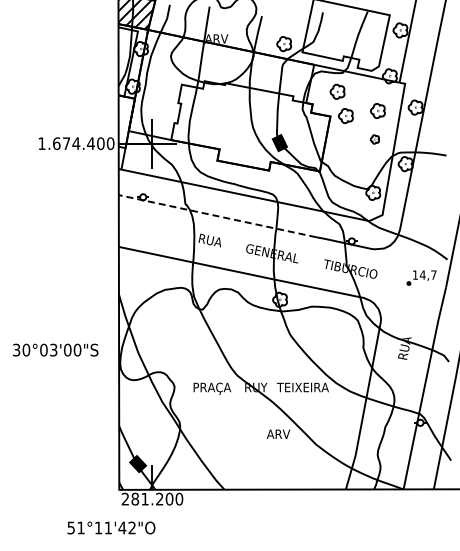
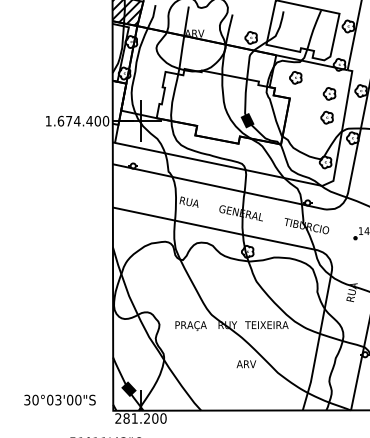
part: (345, 115) -> (302, 97), removed
part: (374, 139) -> (326, 117), size x1.67
line: (217, 216) -> (195, 182), dashed -> solid
text: (55, 349) -> (59, 399), moved

